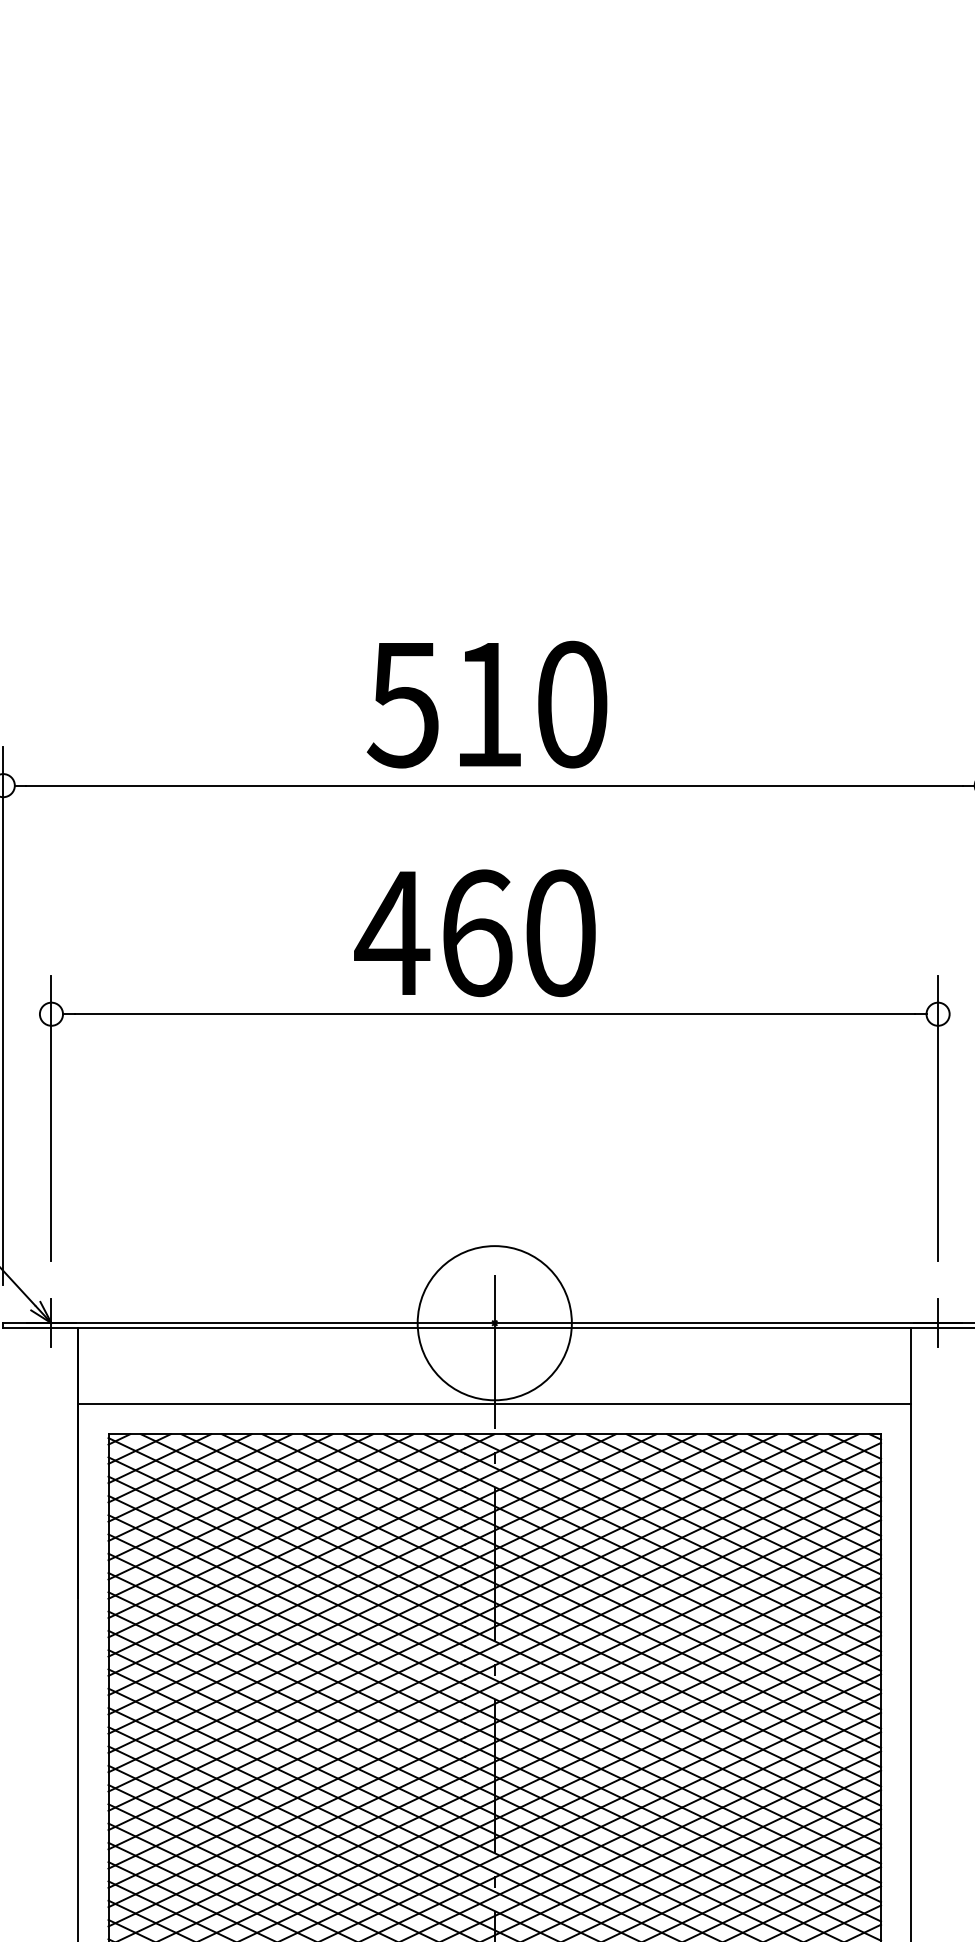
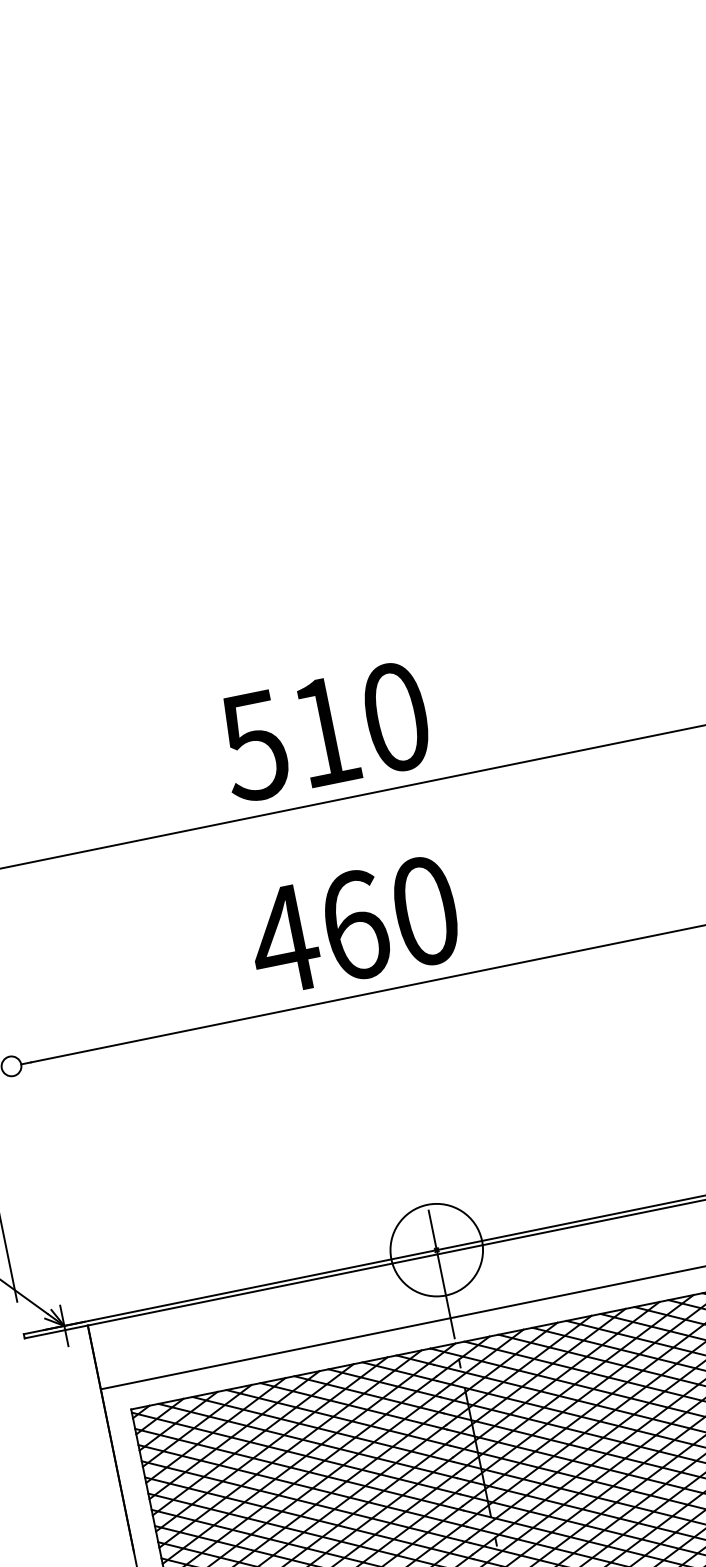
line: (51, 1117) -> (29, 1153), removed
circle: (494, 1323) -> (436, 1250), size x0.7

